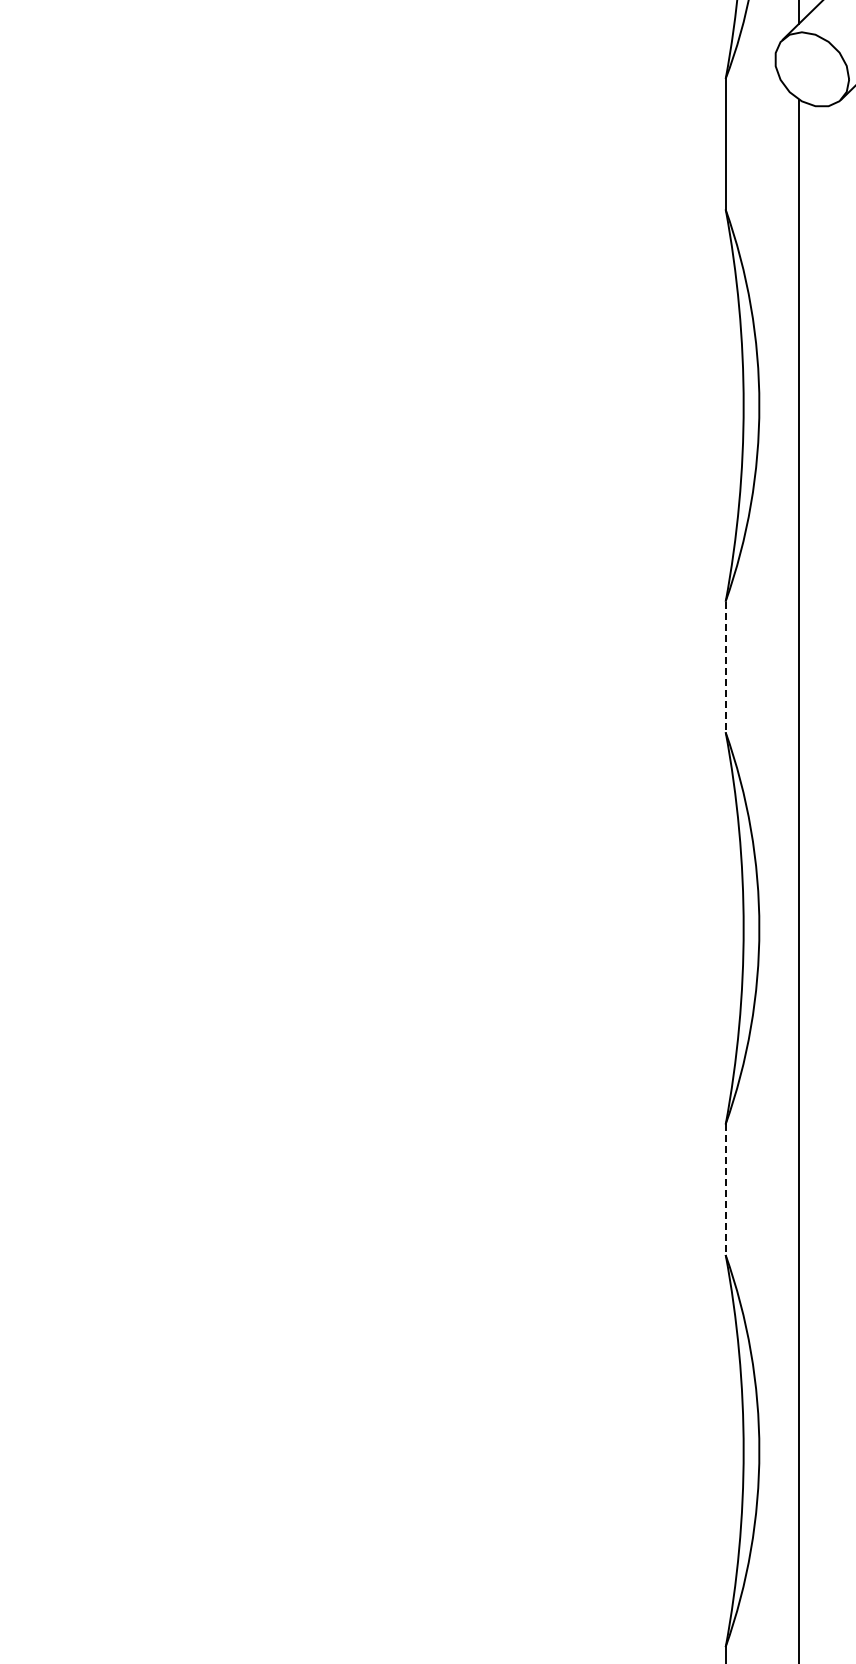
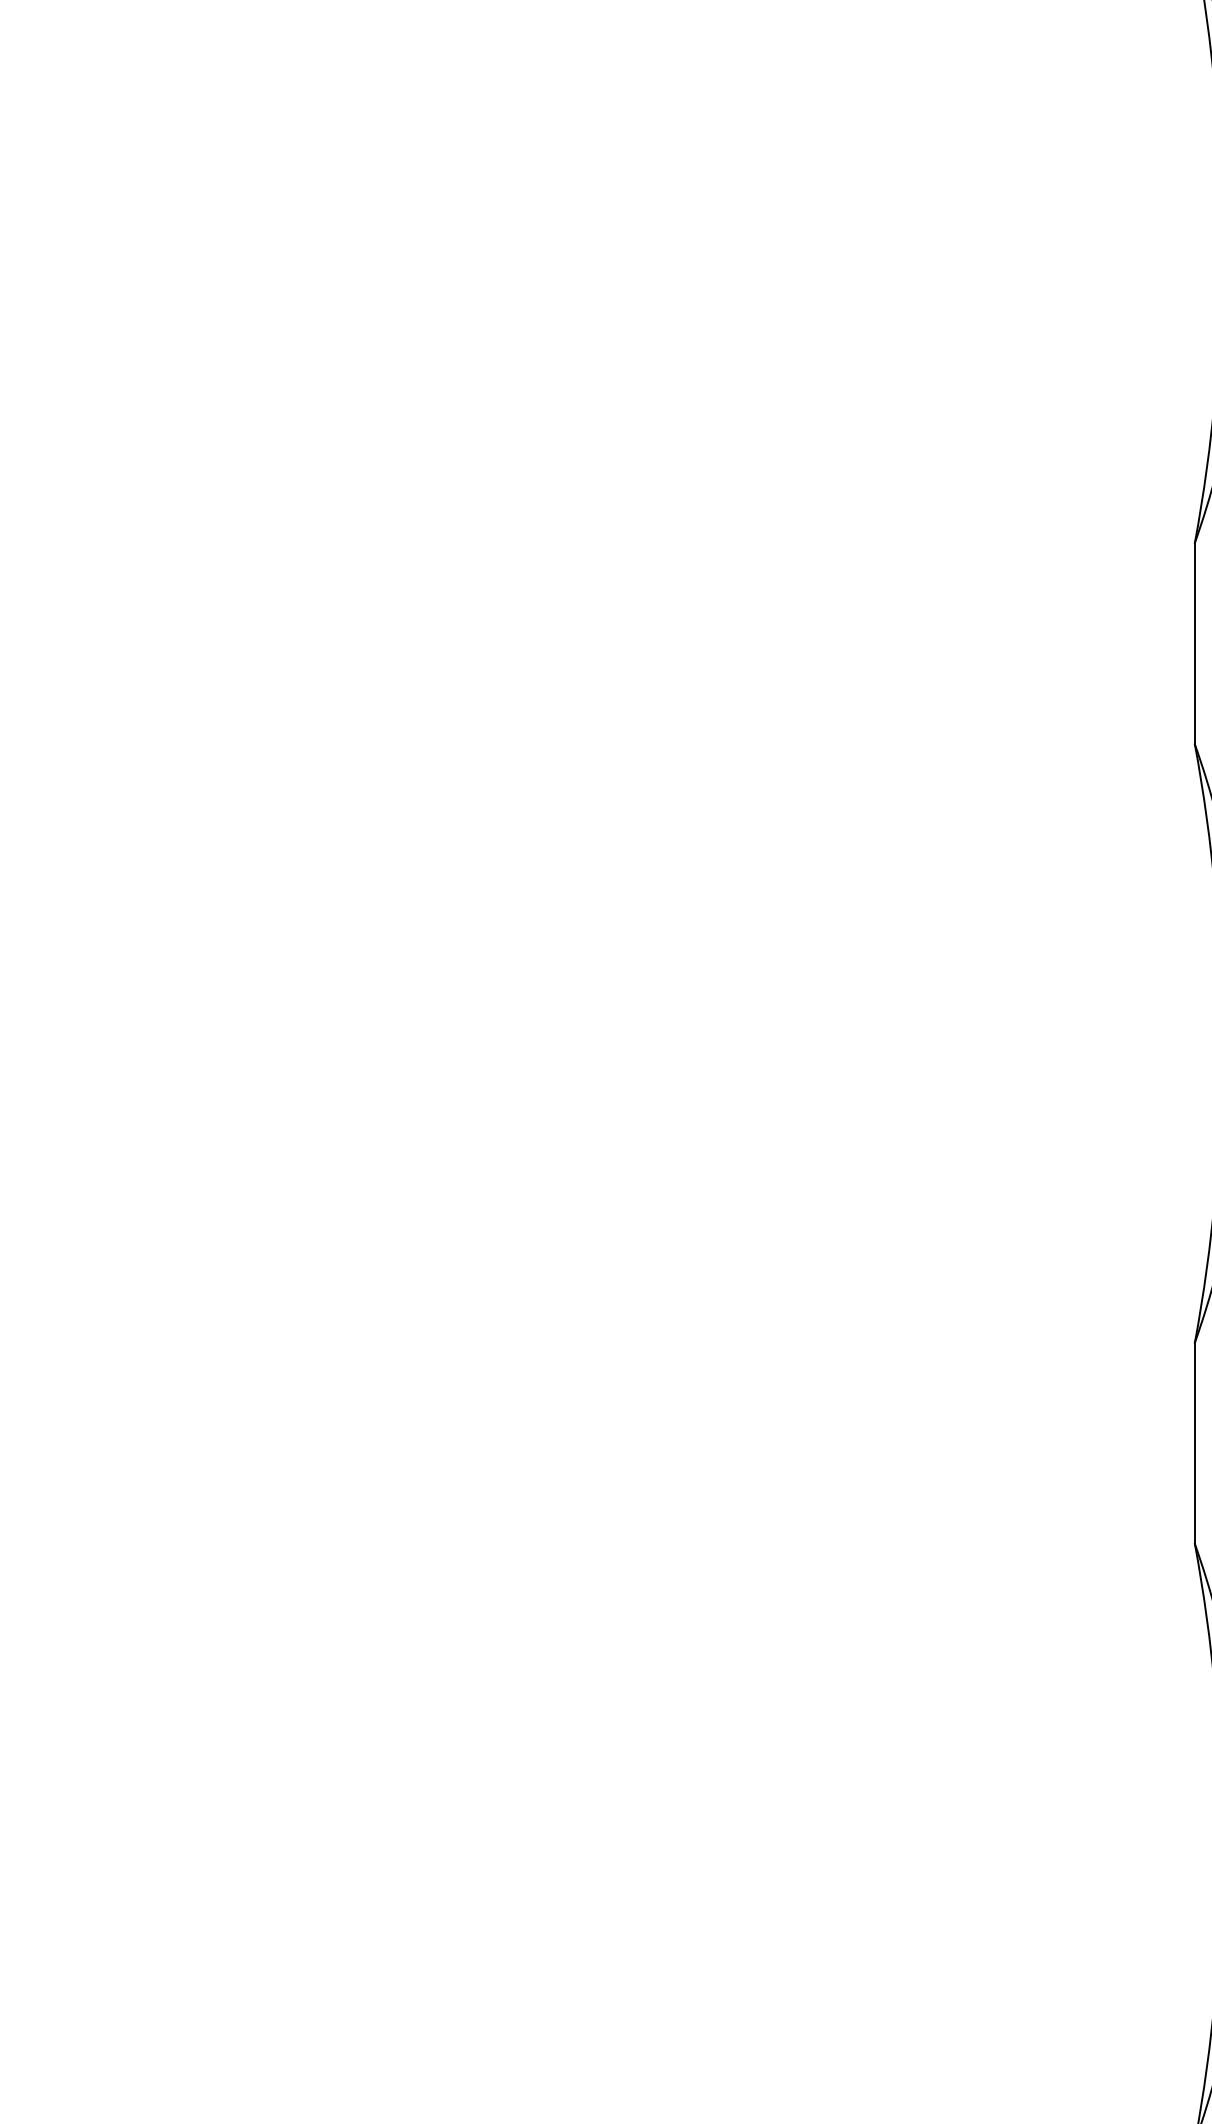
line: (725, 667) -> (1194, 644), dashed -> solid
line: (725, 1190) -> (1194, 1444), dashed -> solid

